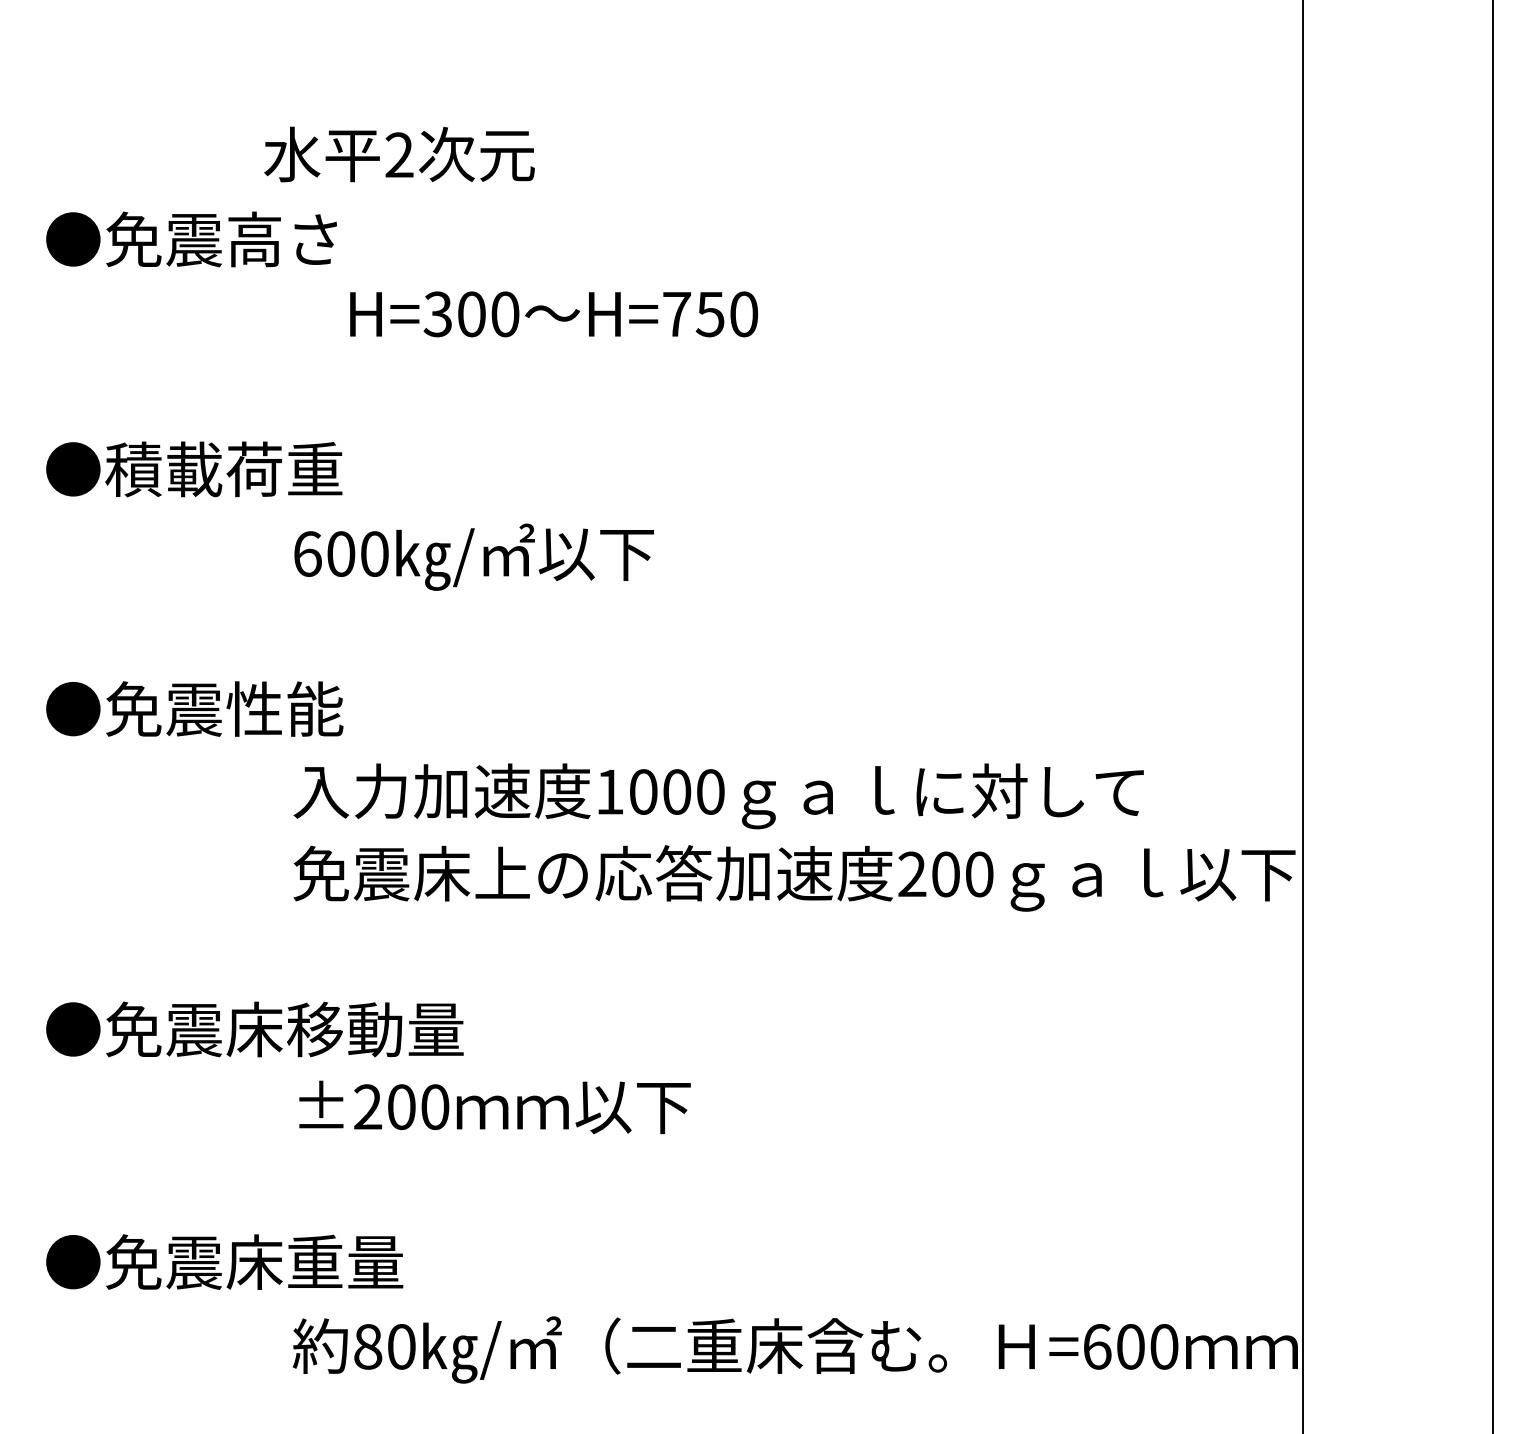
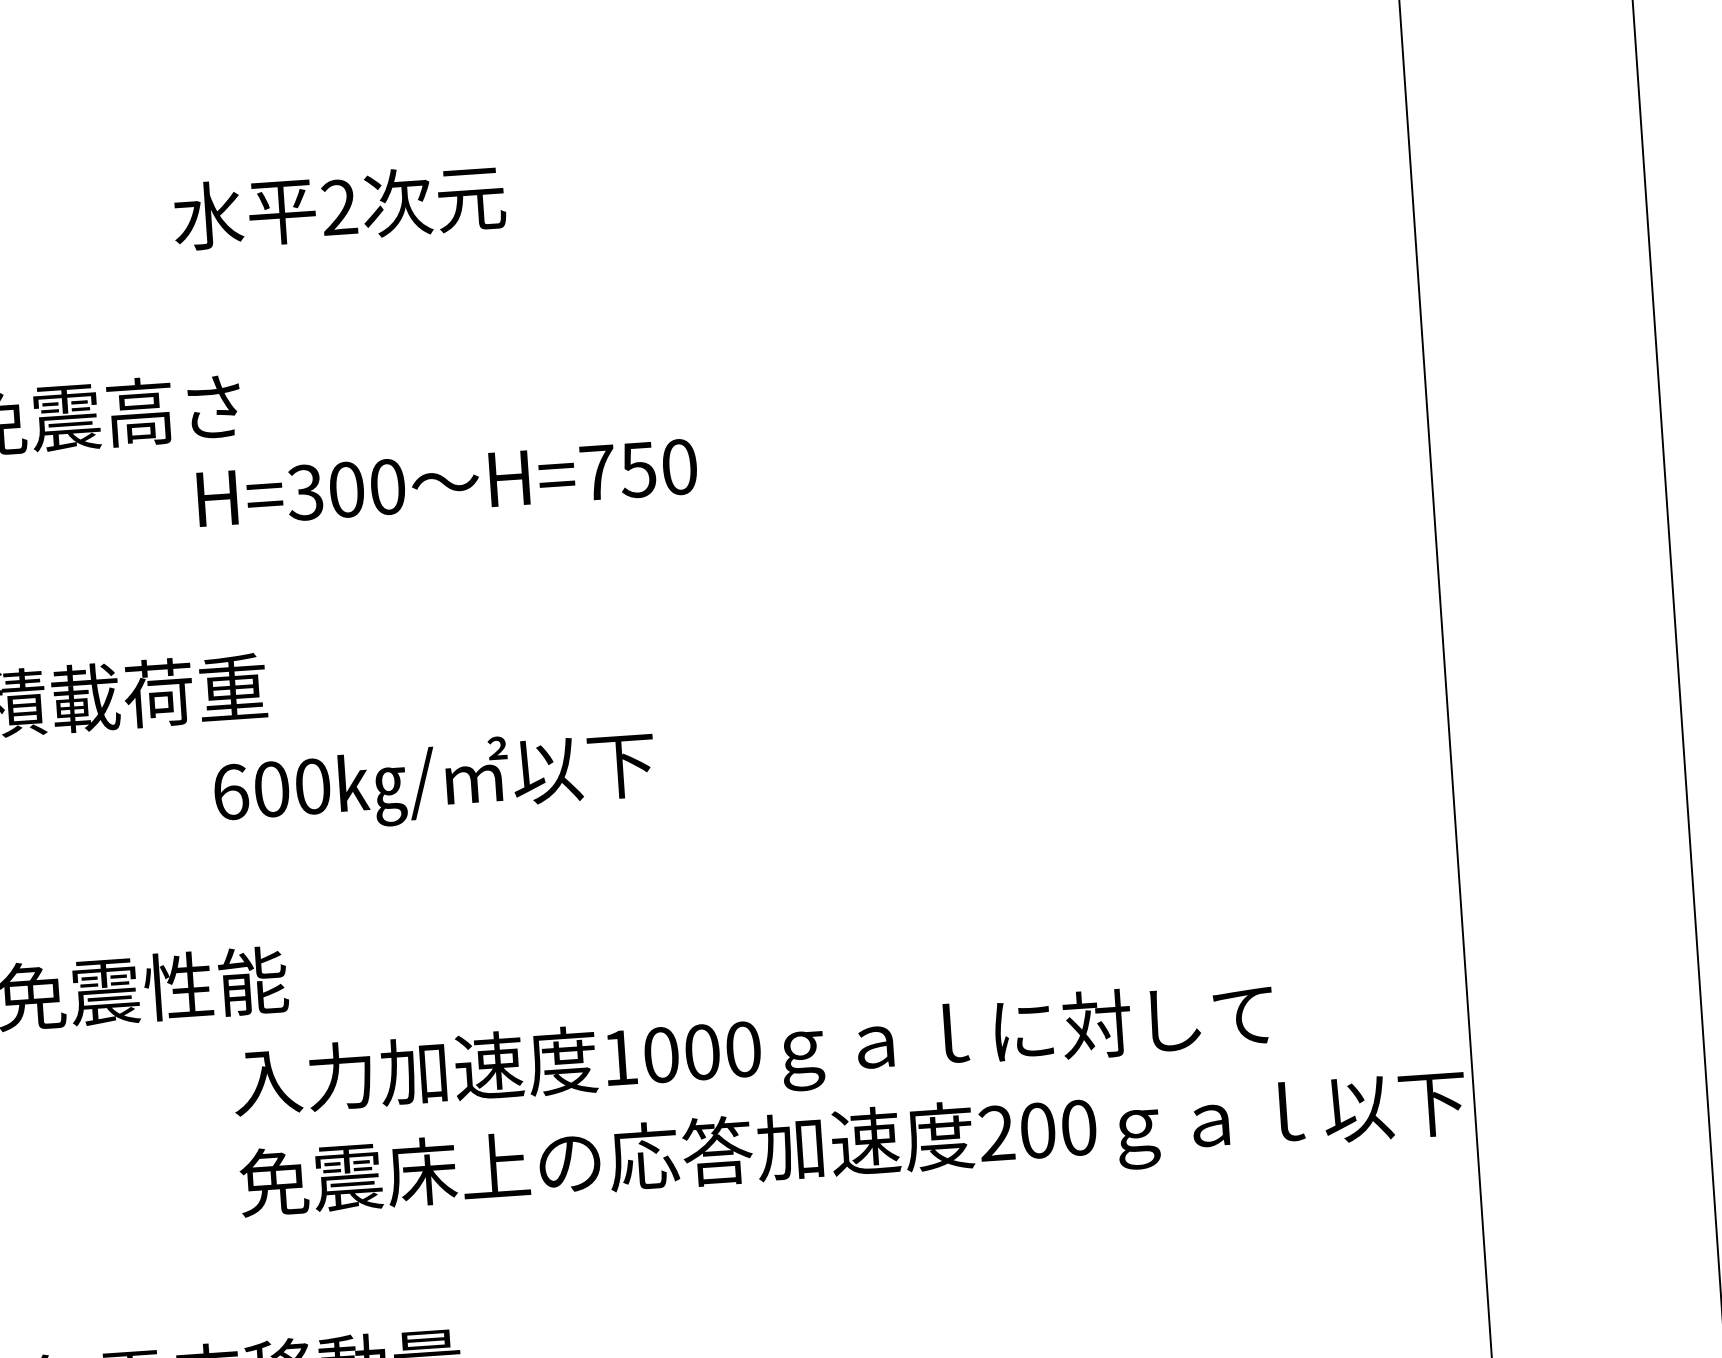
text: (399, 154) -> (339, 206), moved
text: (554, 314) -> (447, 483), moved

